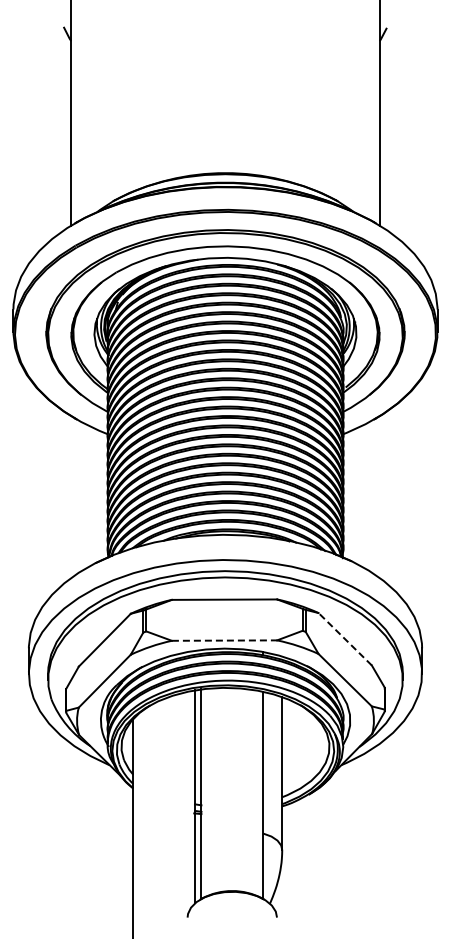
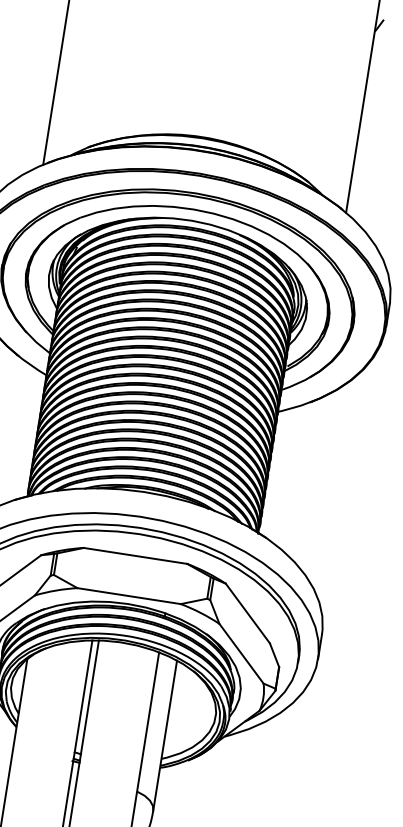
line: (344, 638) -> (247, 612), dashed -> solid
line: (224, 640) -> (129, 596), dashed -> solid

